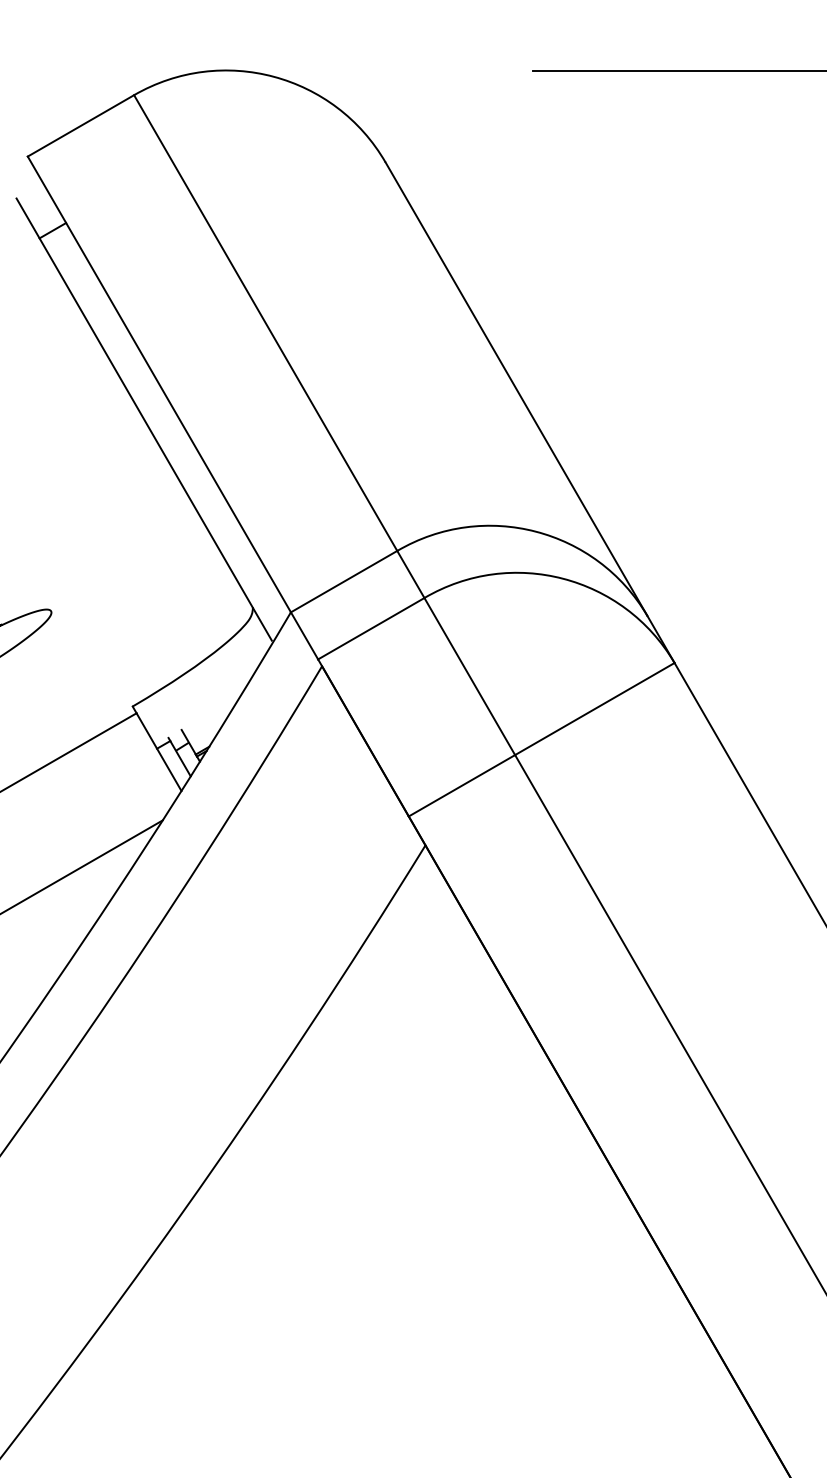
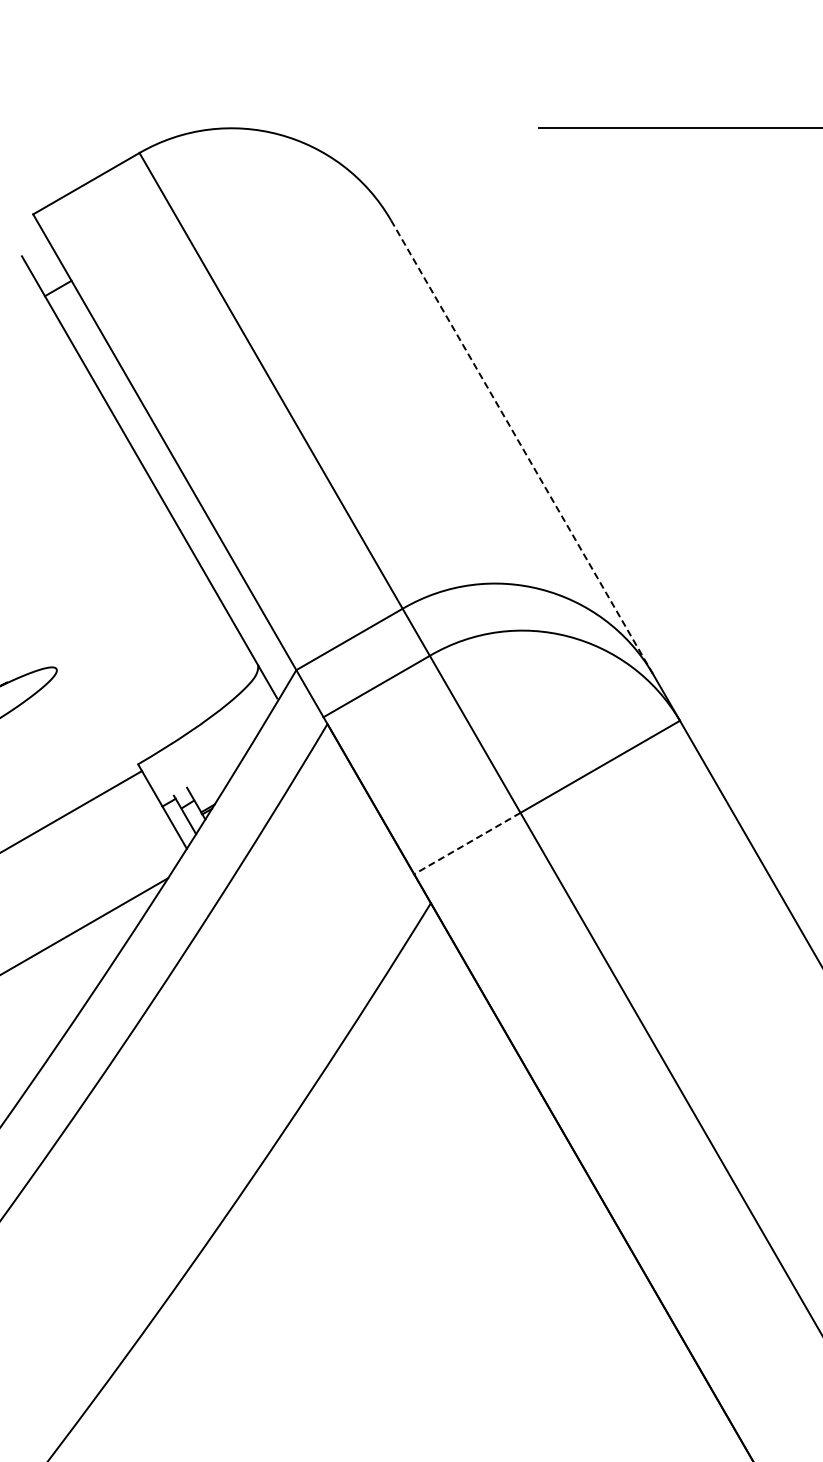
line: (516, 389) -> (521, 447), solid -> dashed
line: (461, 786) -> (466, 844), solid -> dashed

